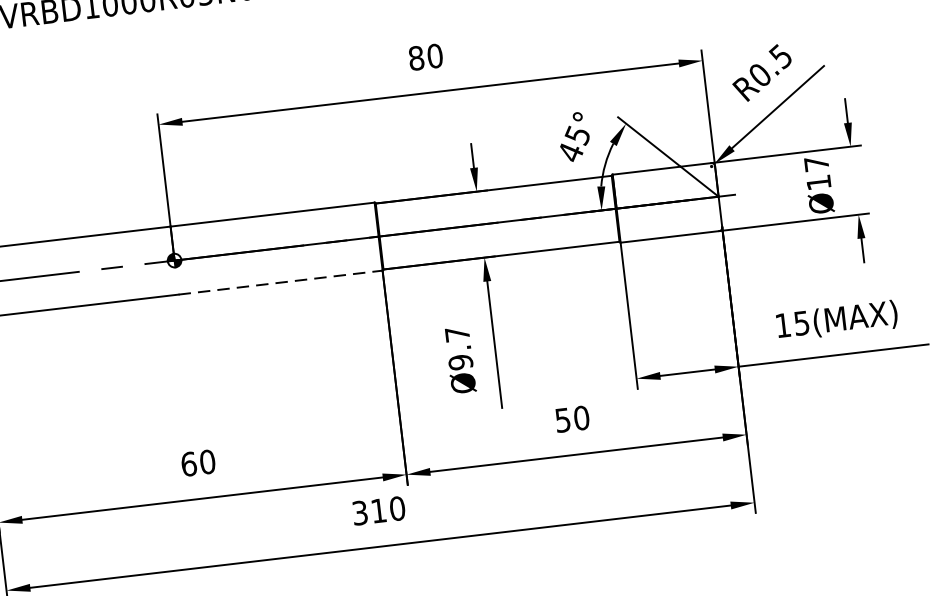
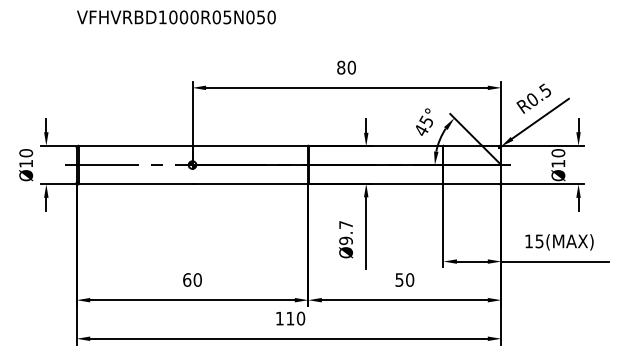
text: (816, 164) -> (558, 153), Ø17 -> Ø10
line: (280, 282) -> (250, 184), dashed -> solid
text: (359, 512) -> (279, 318), 310 -> 110

